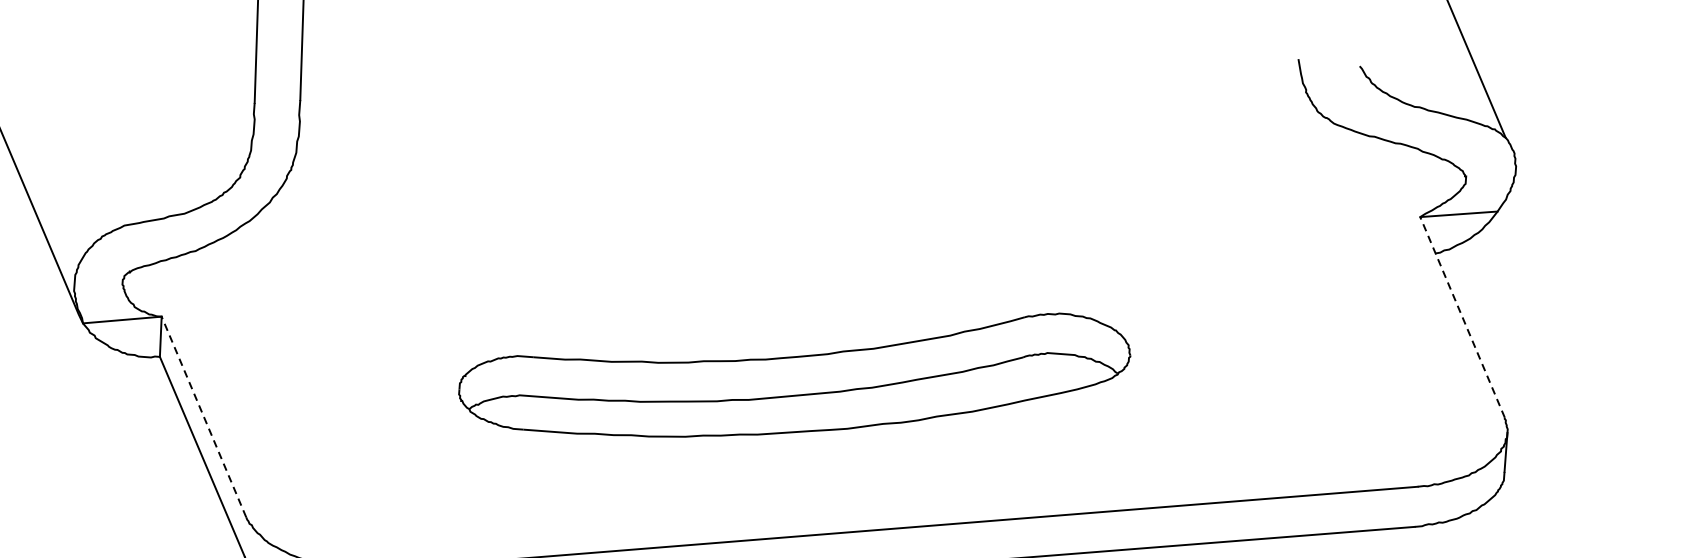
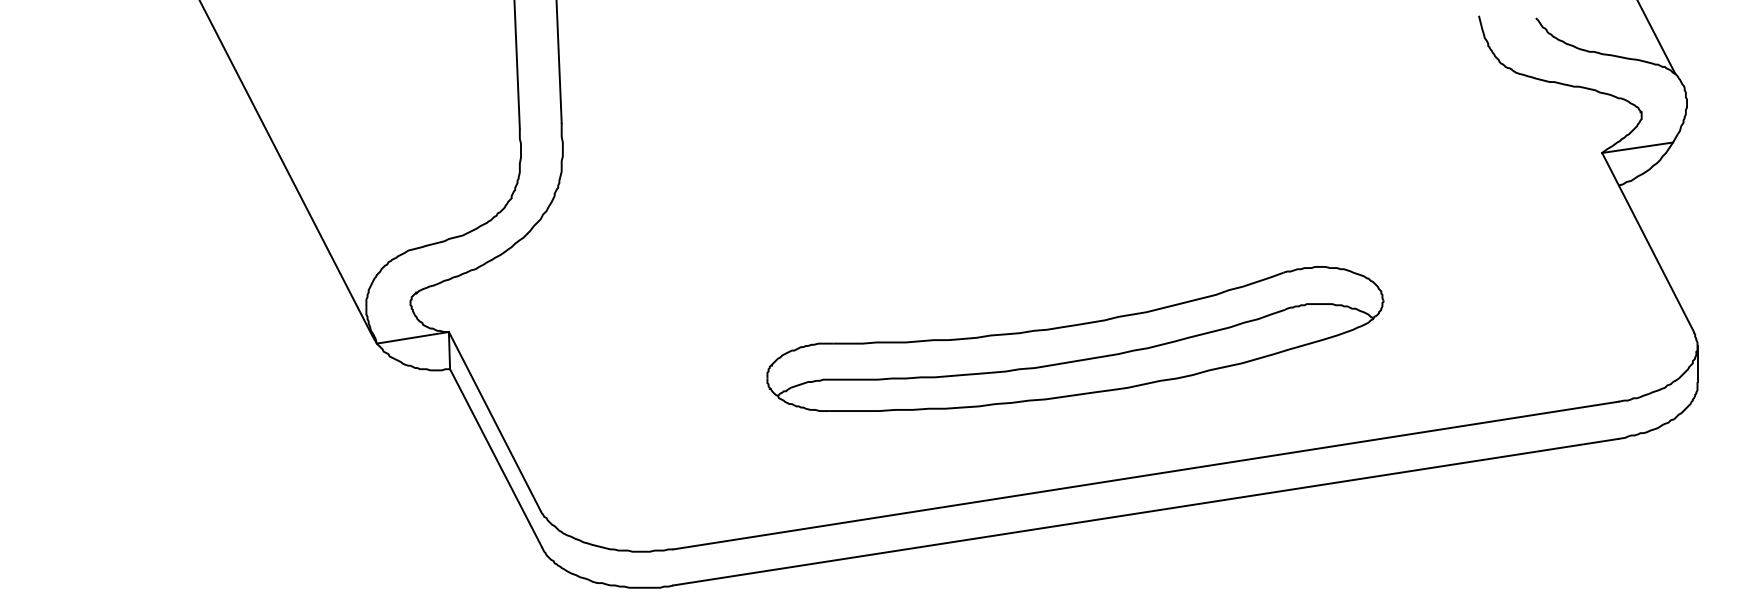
line: (1462, 317) -> (1648, 242), dashed -> solid
part: (795, 371) -> (1075, 338), moved
line: (203, 416) -> (494, 421), dashed -> solid

